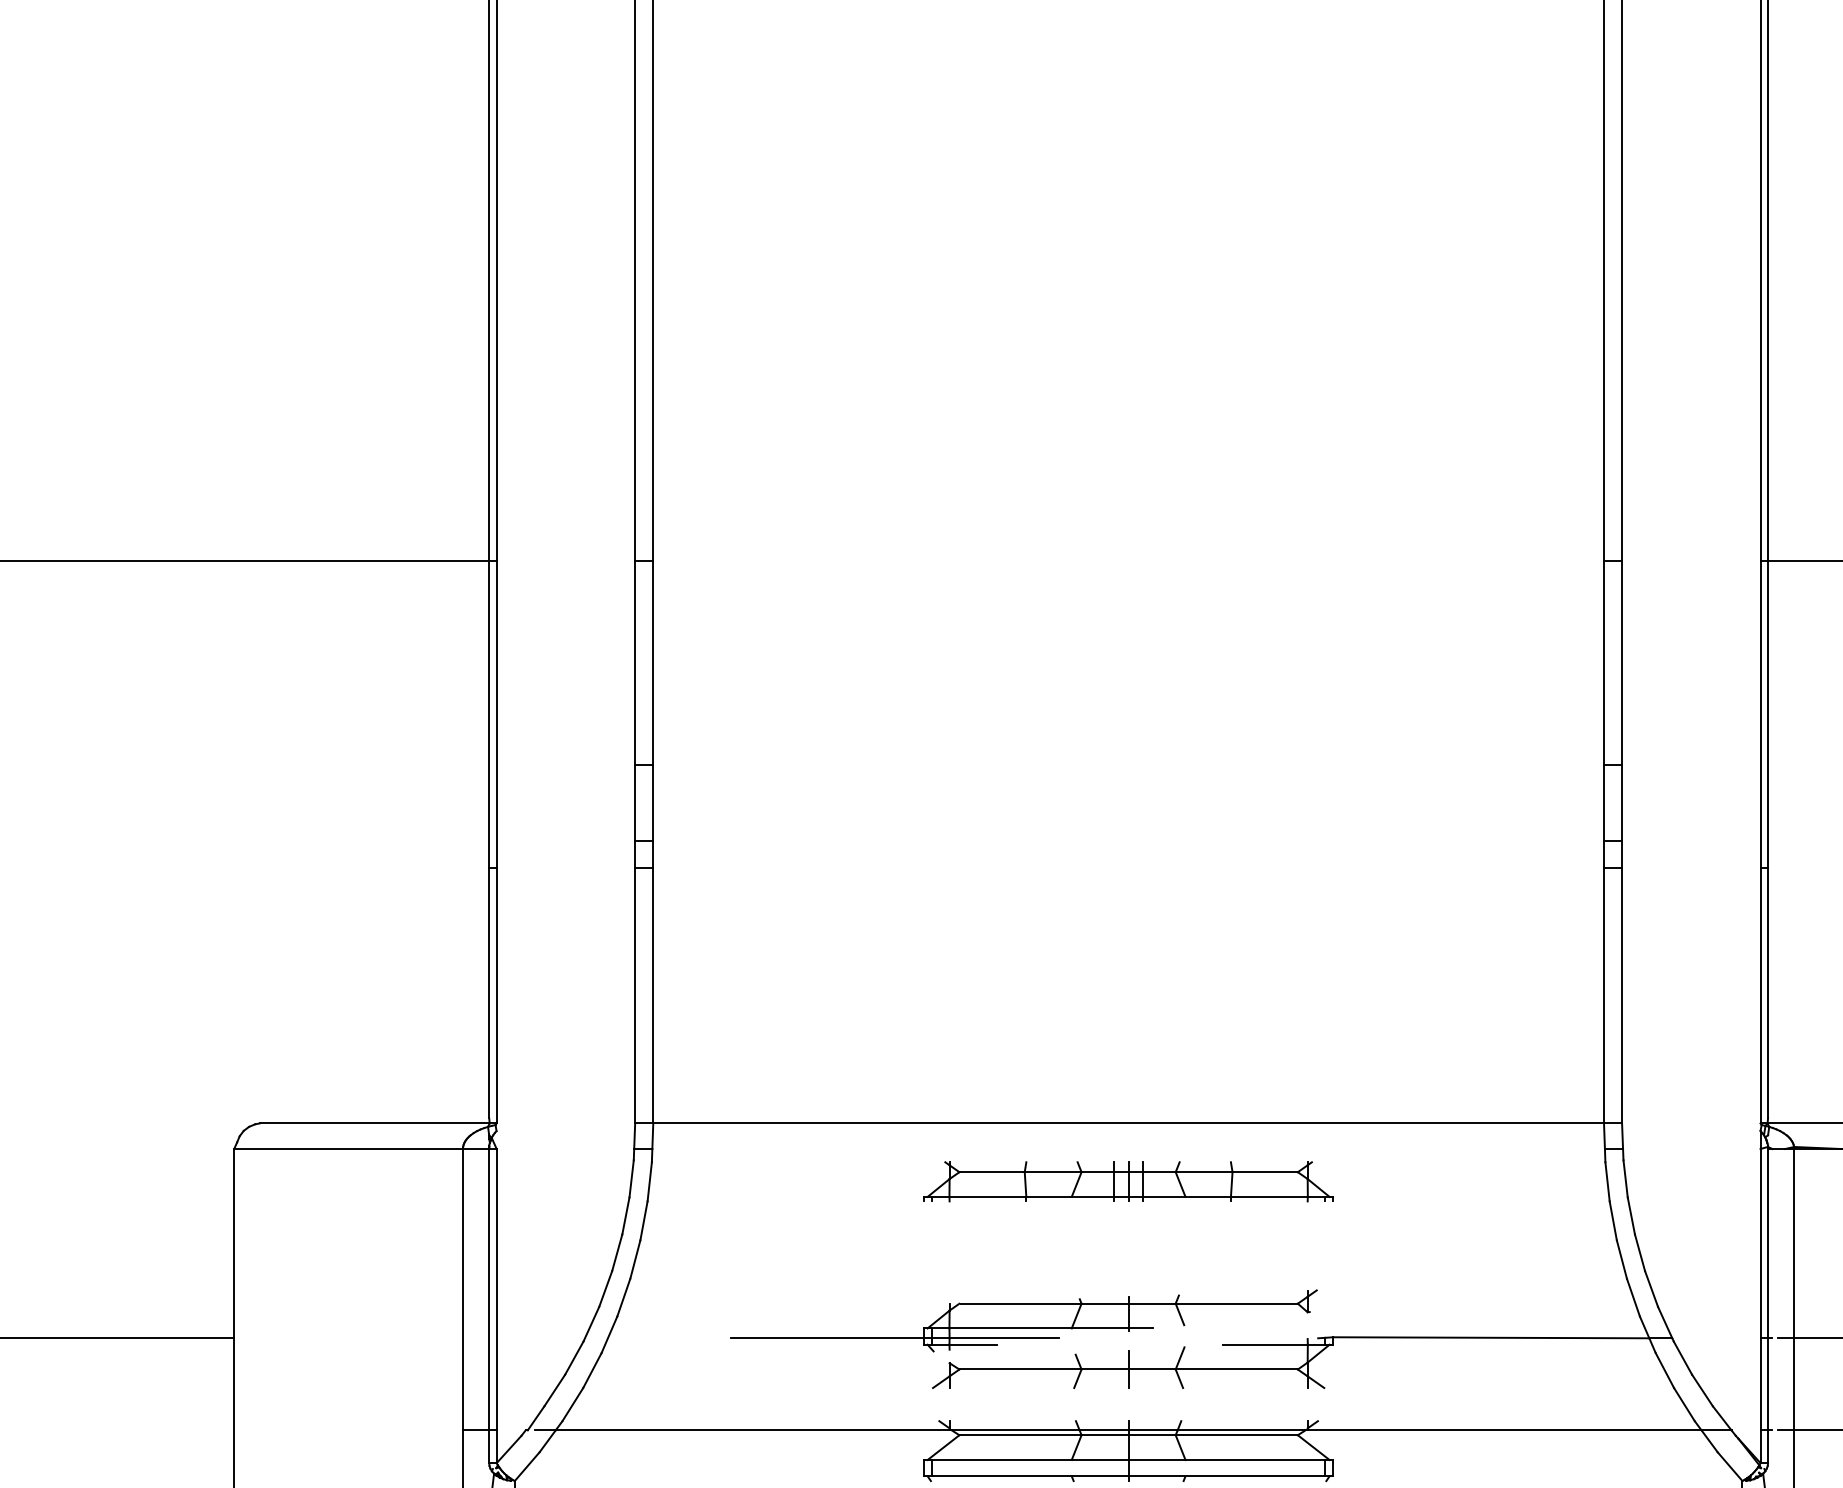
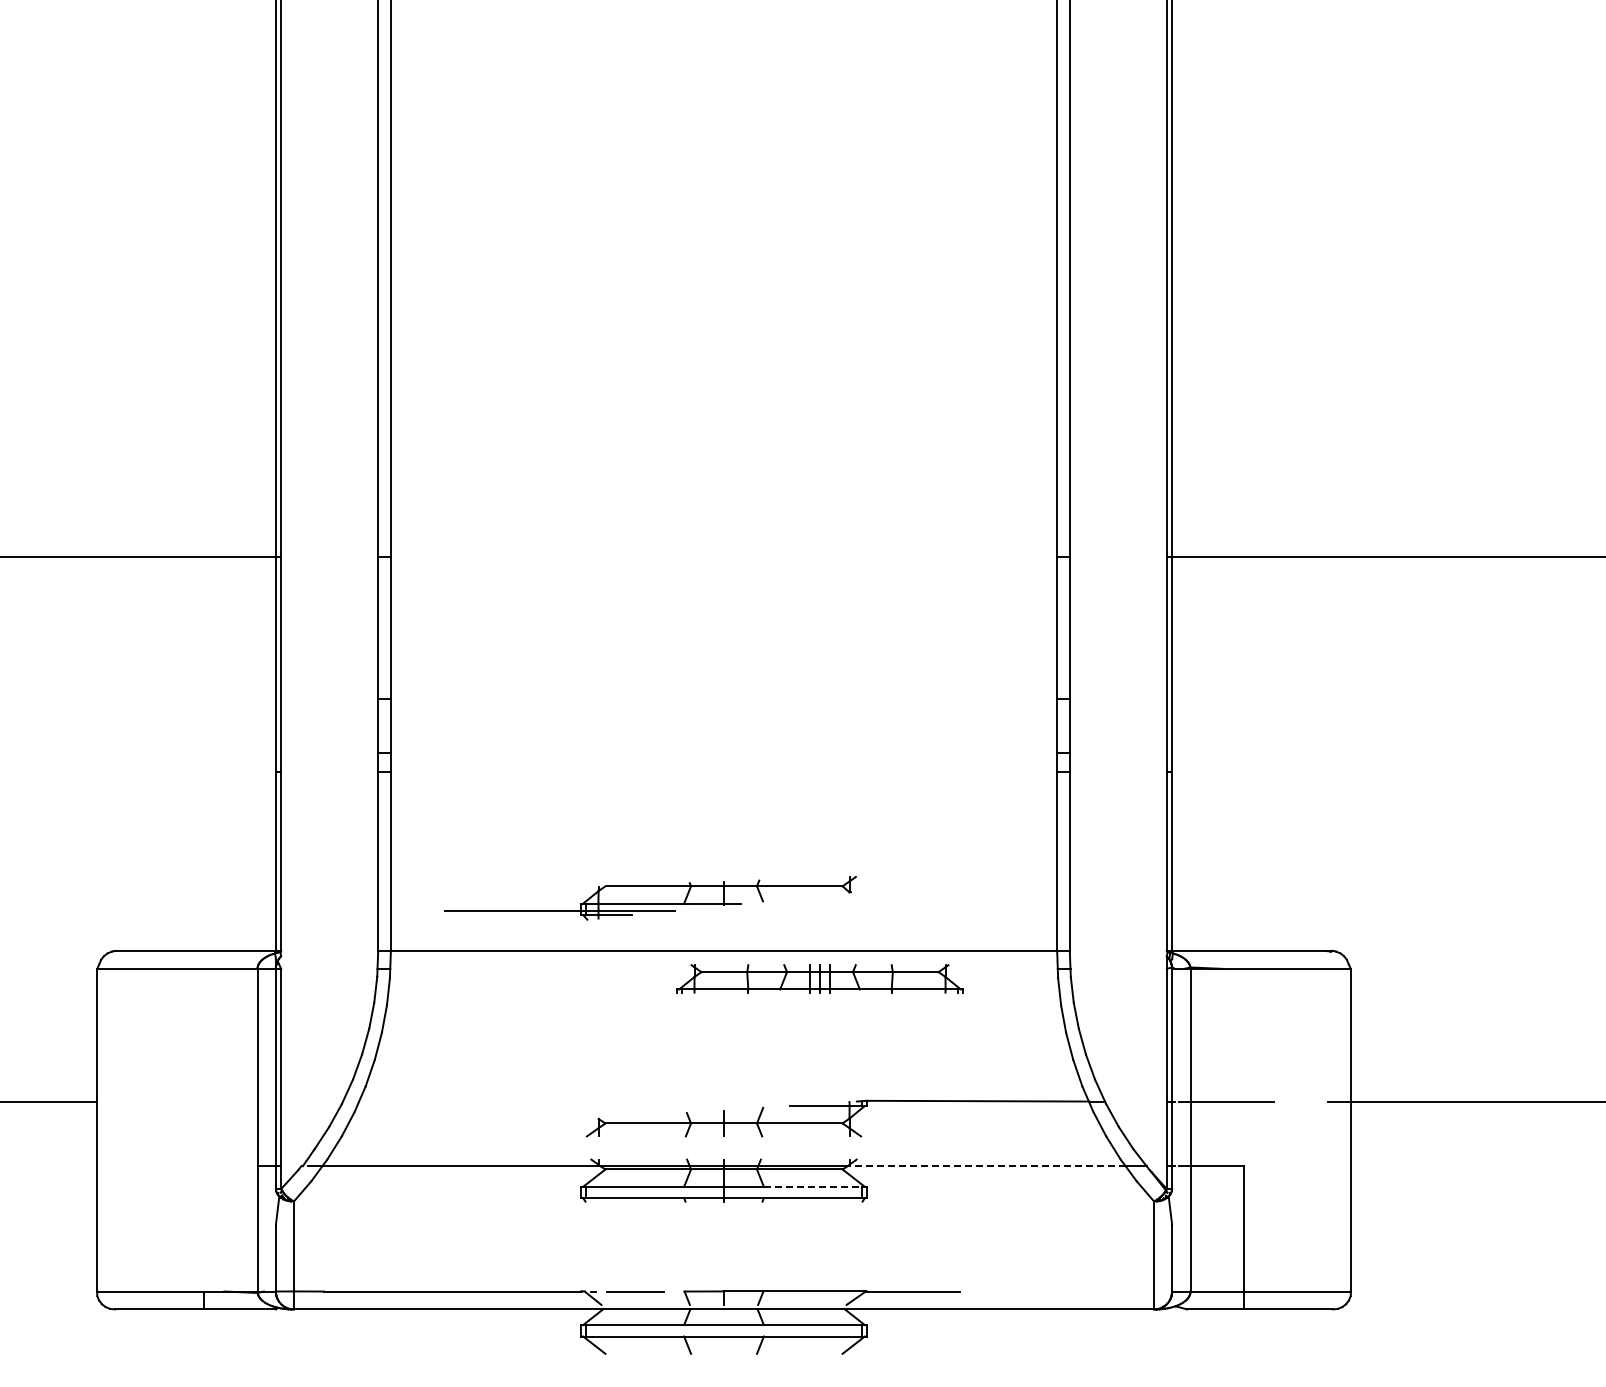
part: (1127, 1181) -> (819, 978), moved
part: (1023, 1321) -> (650, 898), moved
line: (1504, 1430) -> (987, 1166), solid -> dashed
line: (1254, 1459) -> (812, 1186), solid -> dashed

